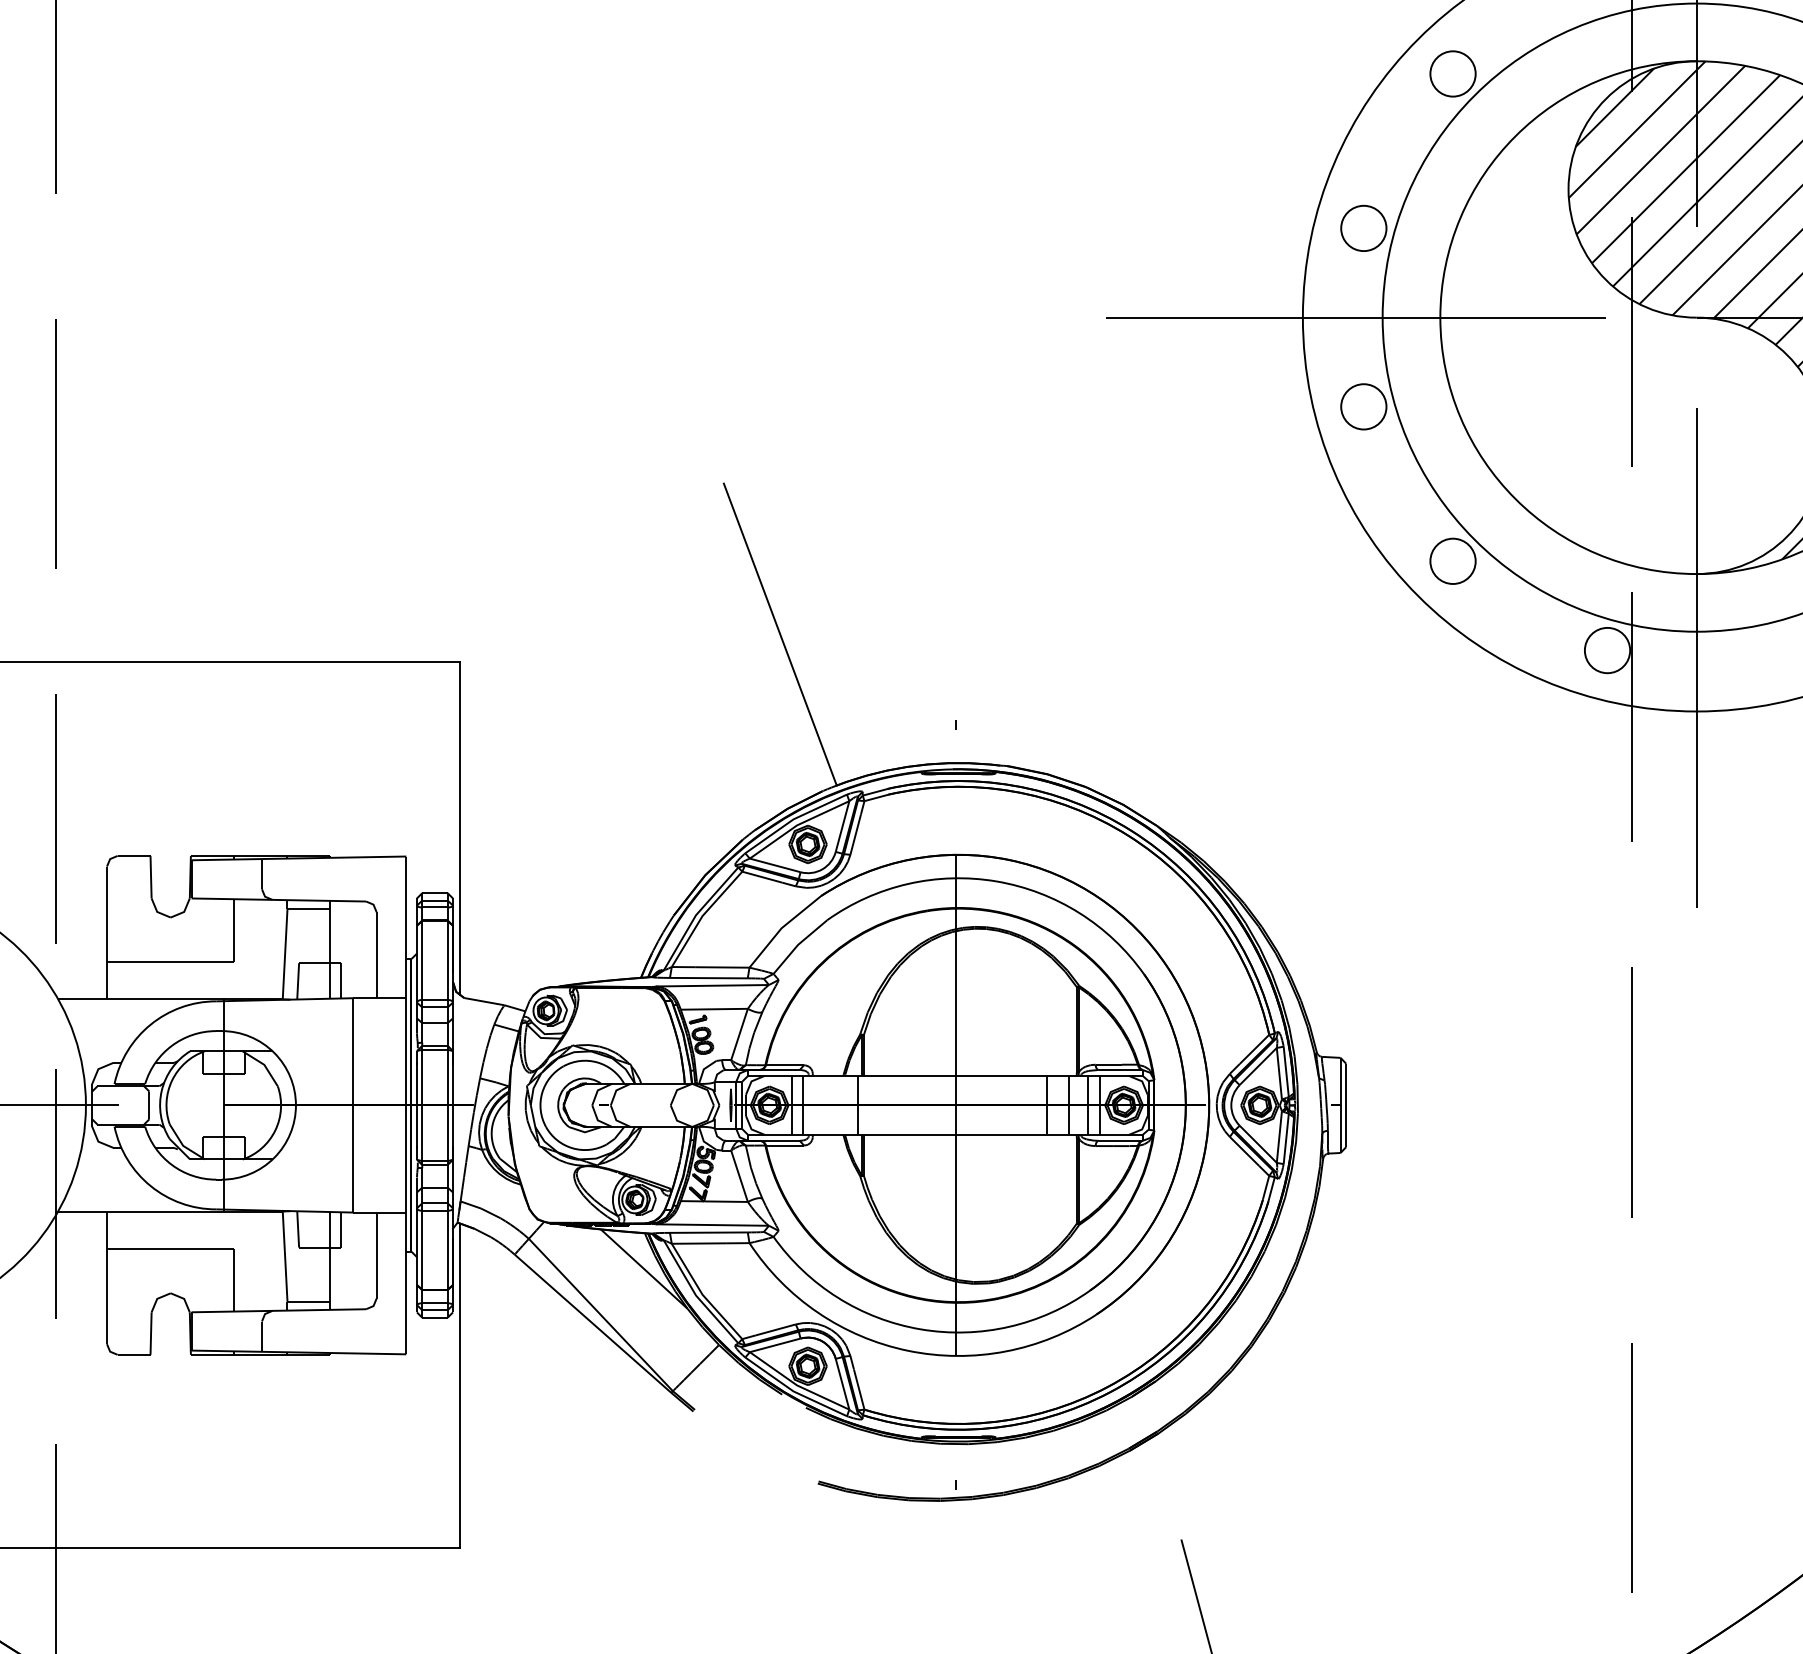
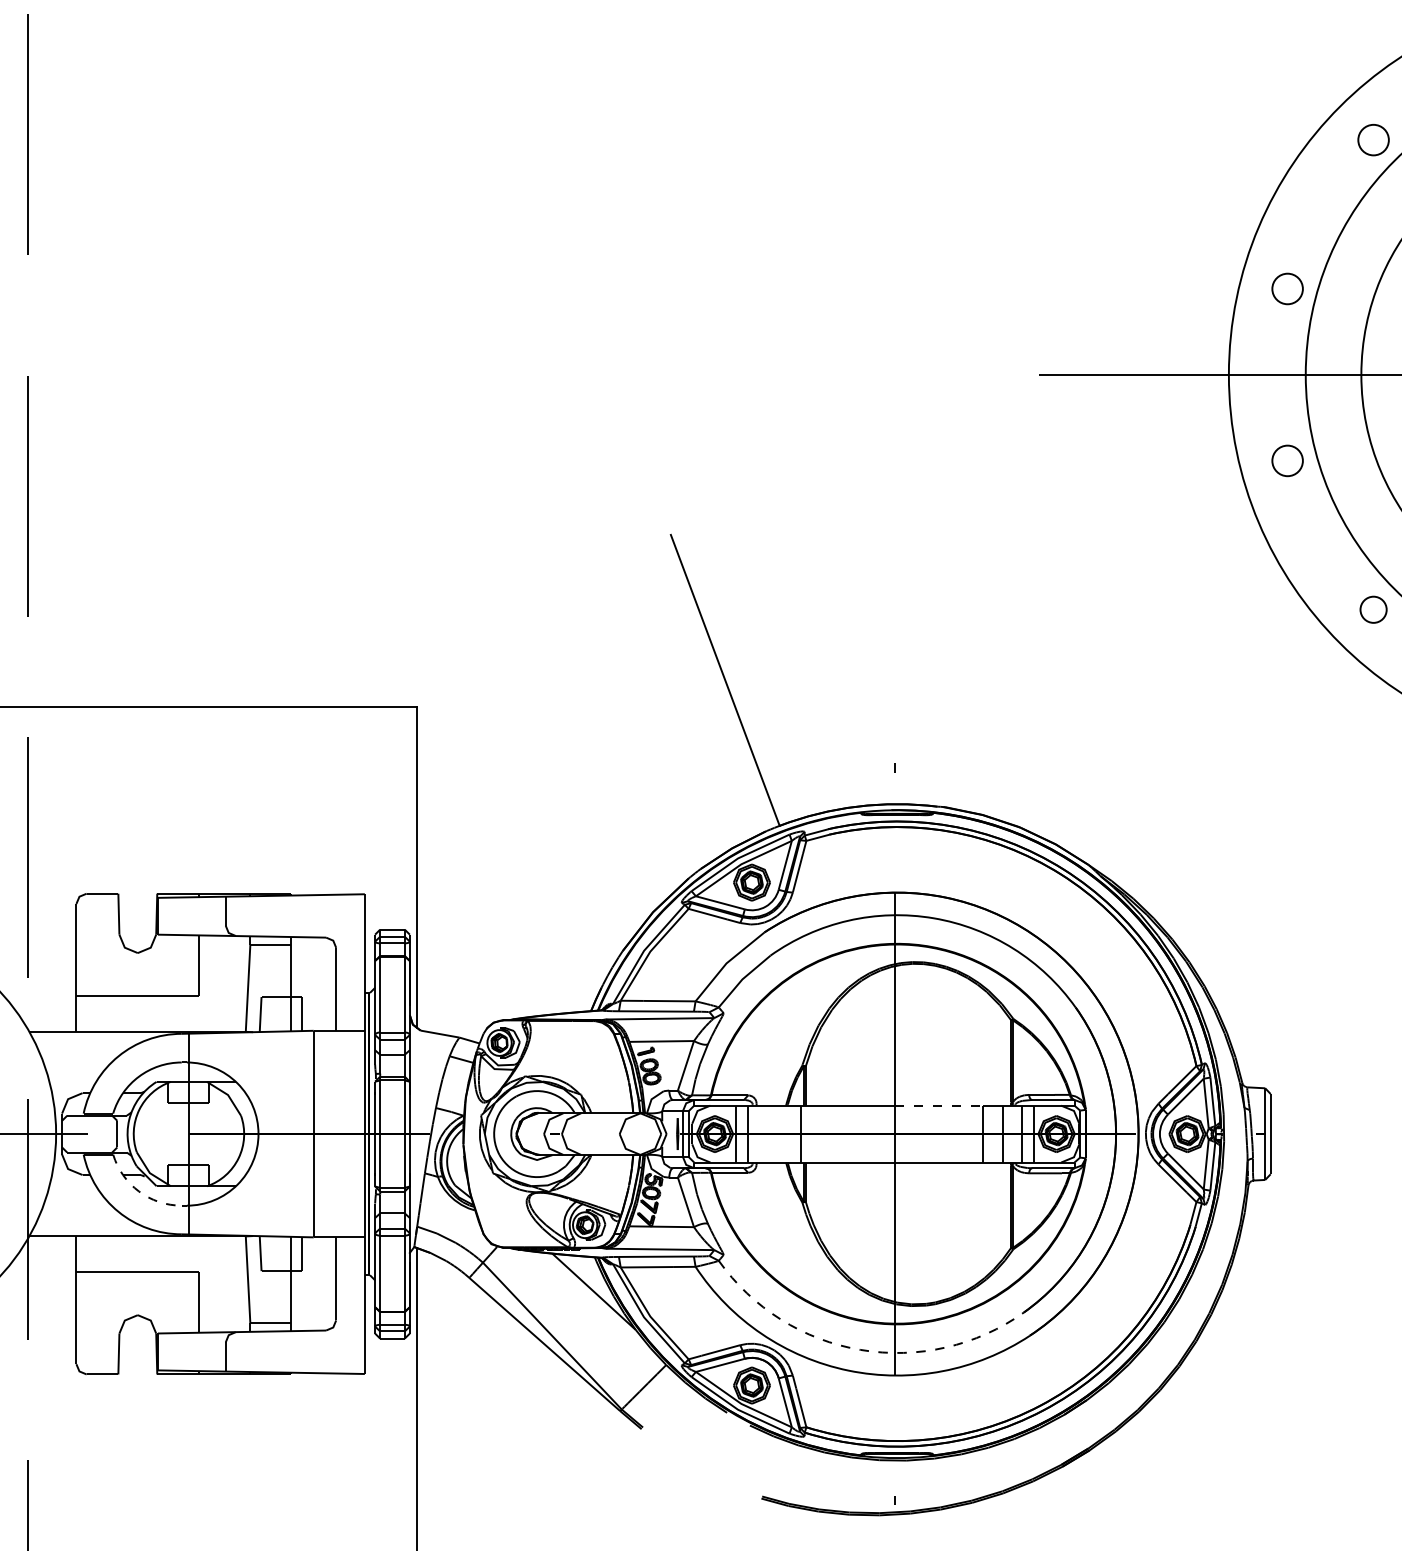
circle: (1452, 73) -> (1373, 139), size x0.7
circle: (1363, 228) -> (1287, 289), size x0.7
circle: (1363, 406) -> (1287, 460), size x0.7
circle: (1452, 560) -> (1373, 608), size x0.6
line: (1001, 1075) -> (938, 1105), solid -> dashed
arc: (171, 1164) -> (138, 1191), solid -> dashed
arc: (920, 1329) -> (860, 1350), solid -> dashed

